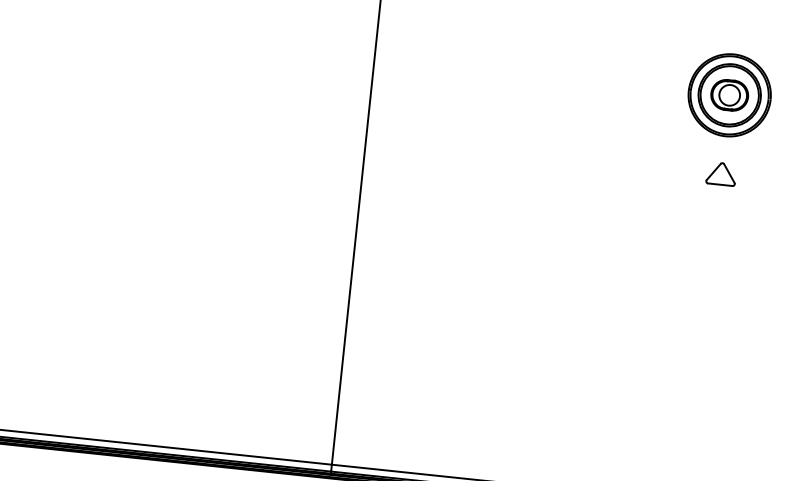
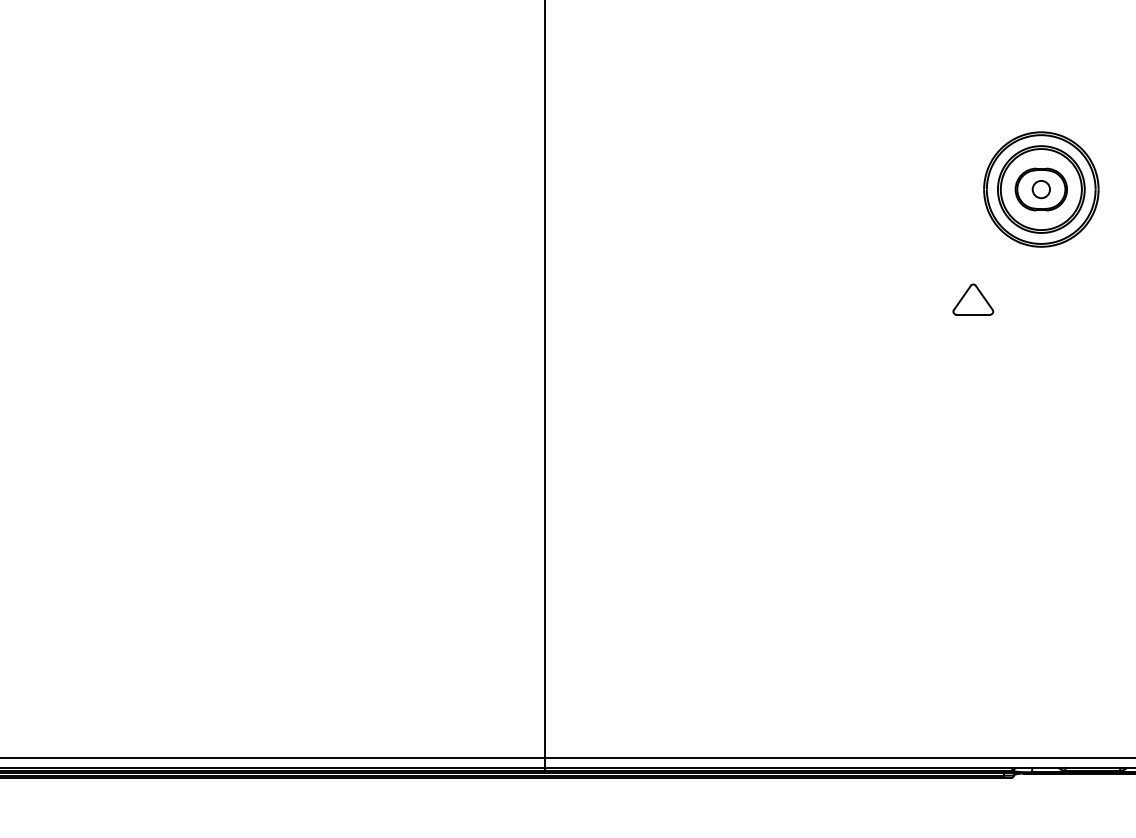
circle: (729, 95) -> (1040, 189), size x0.6
part: (721, 173) -> (973, 299), moved

